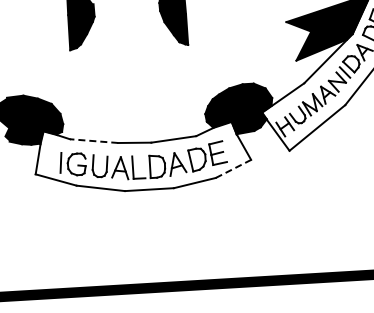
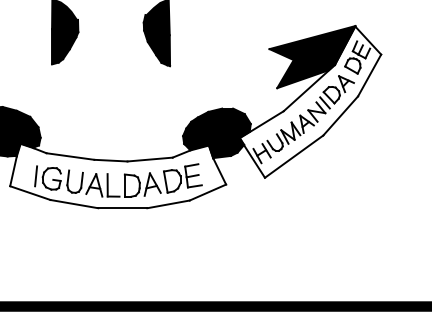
line: (94, 141) -> (70, 156), dashed -> solid
line: (233, 168) -> (207, 192), dashed -> solid

